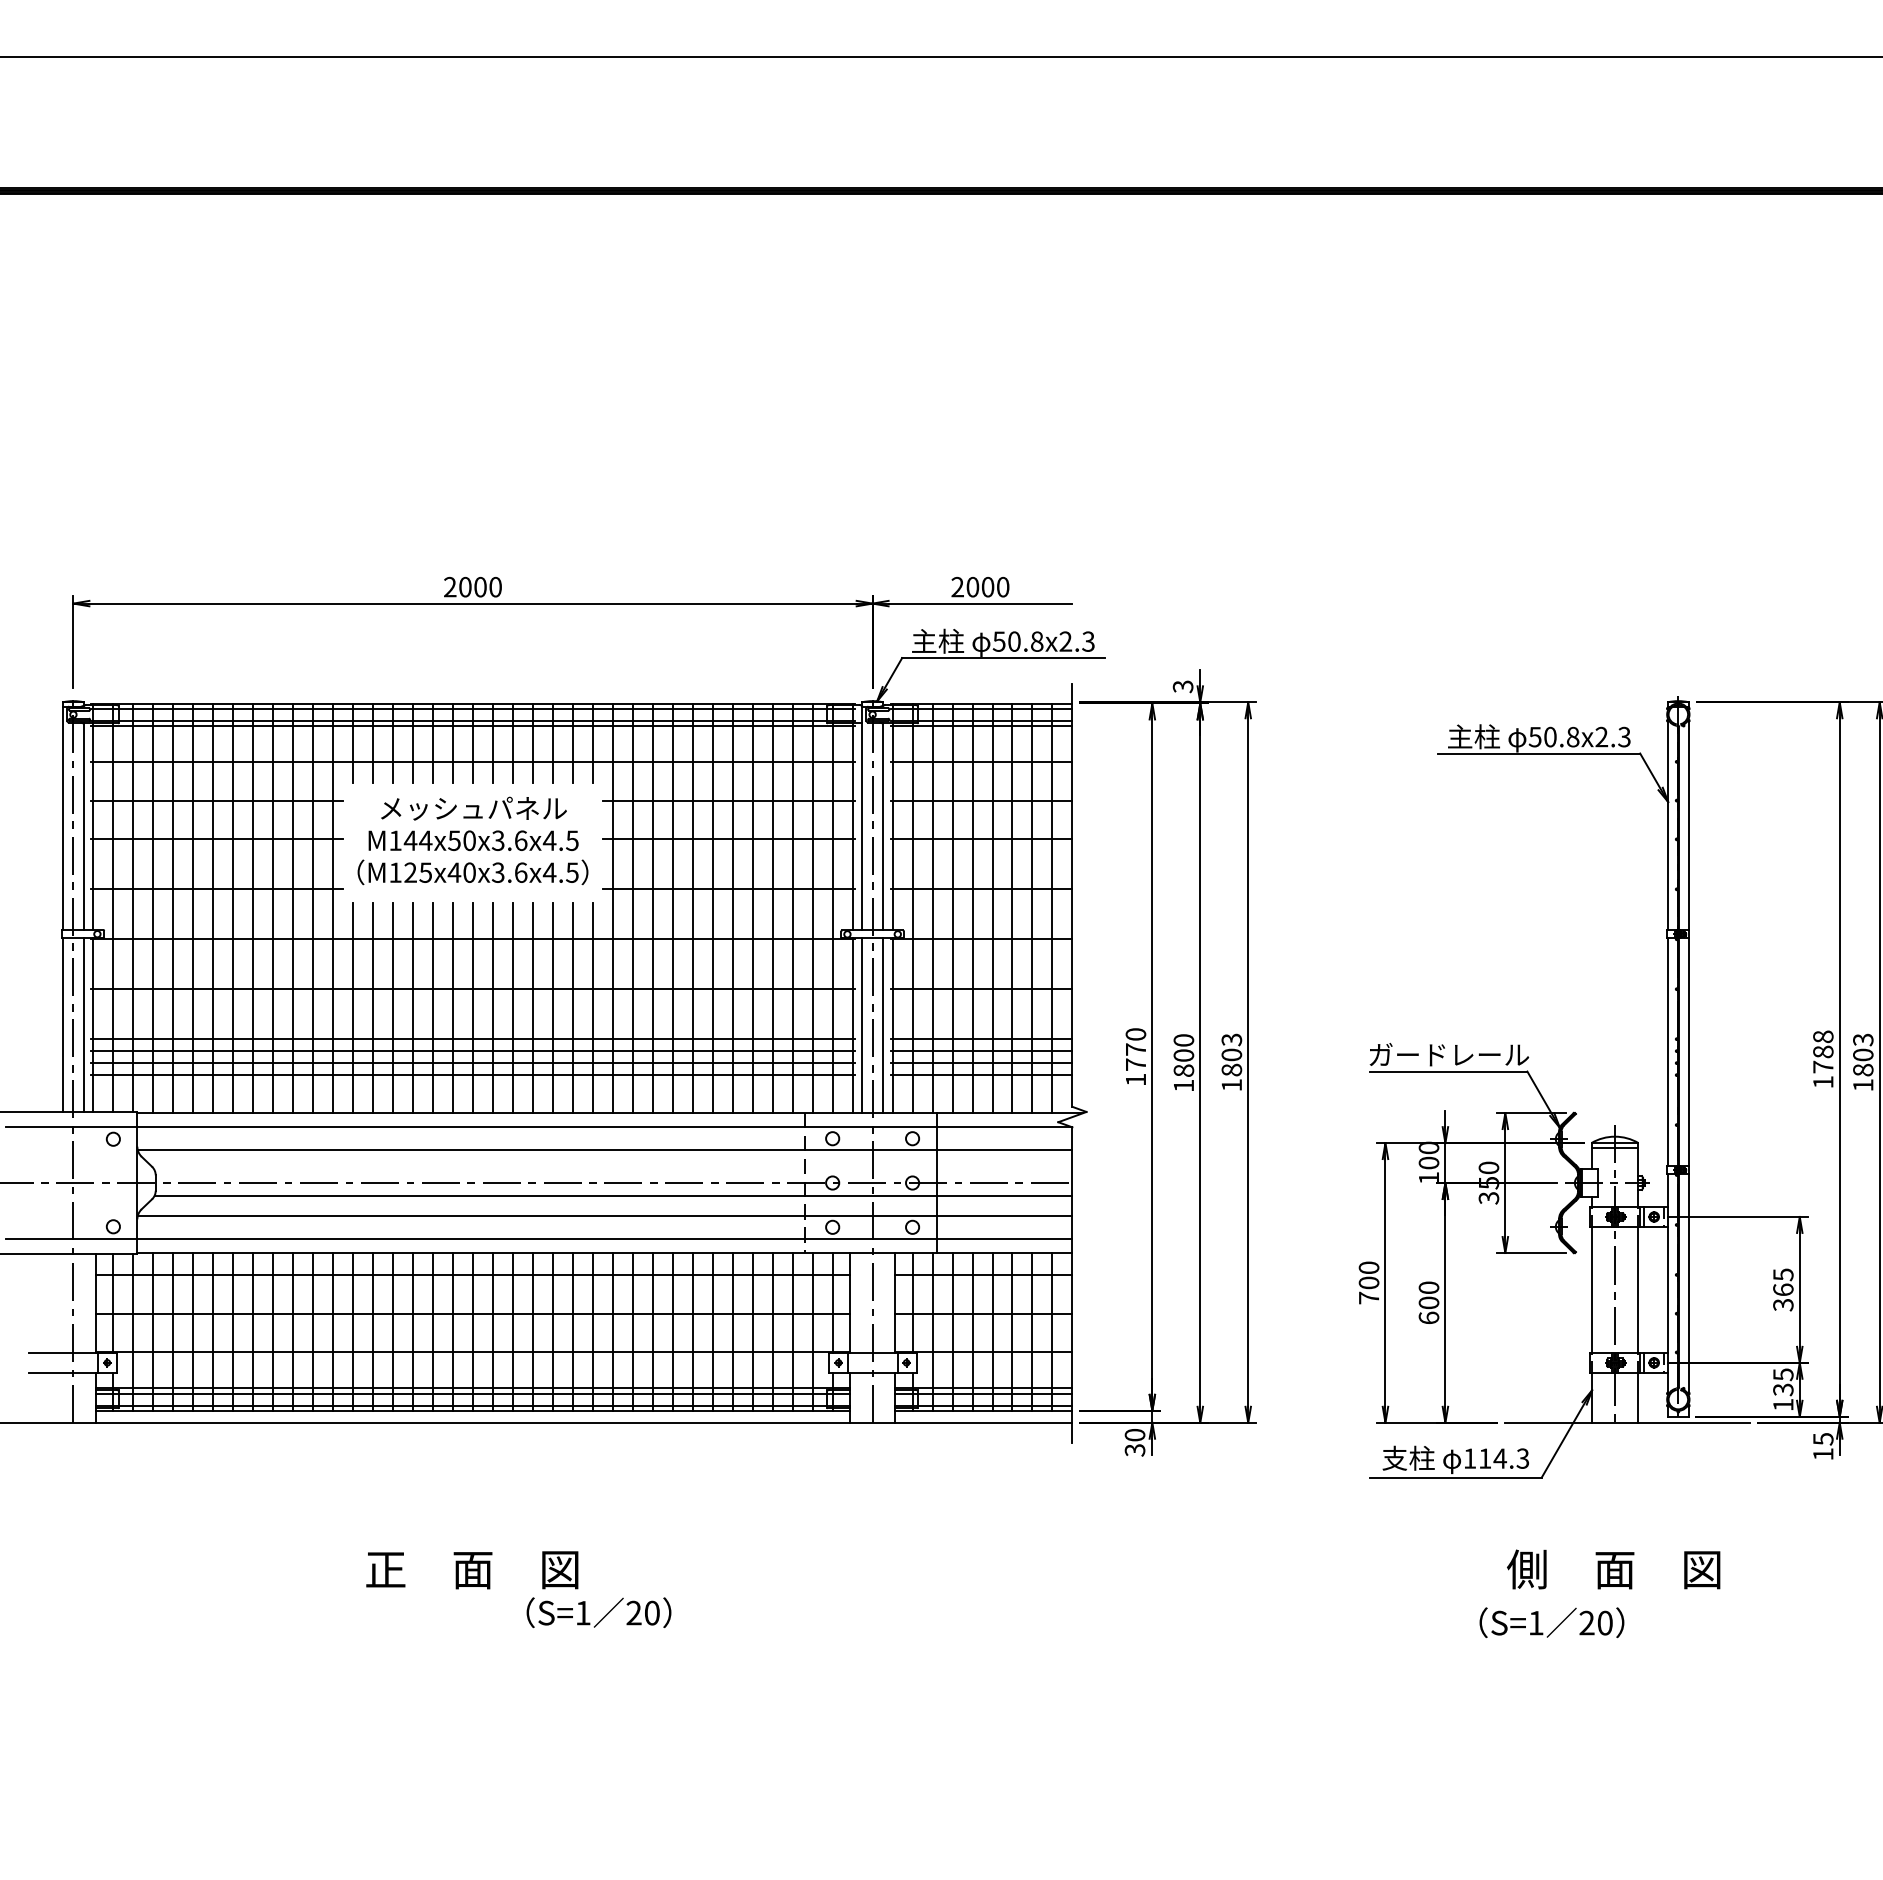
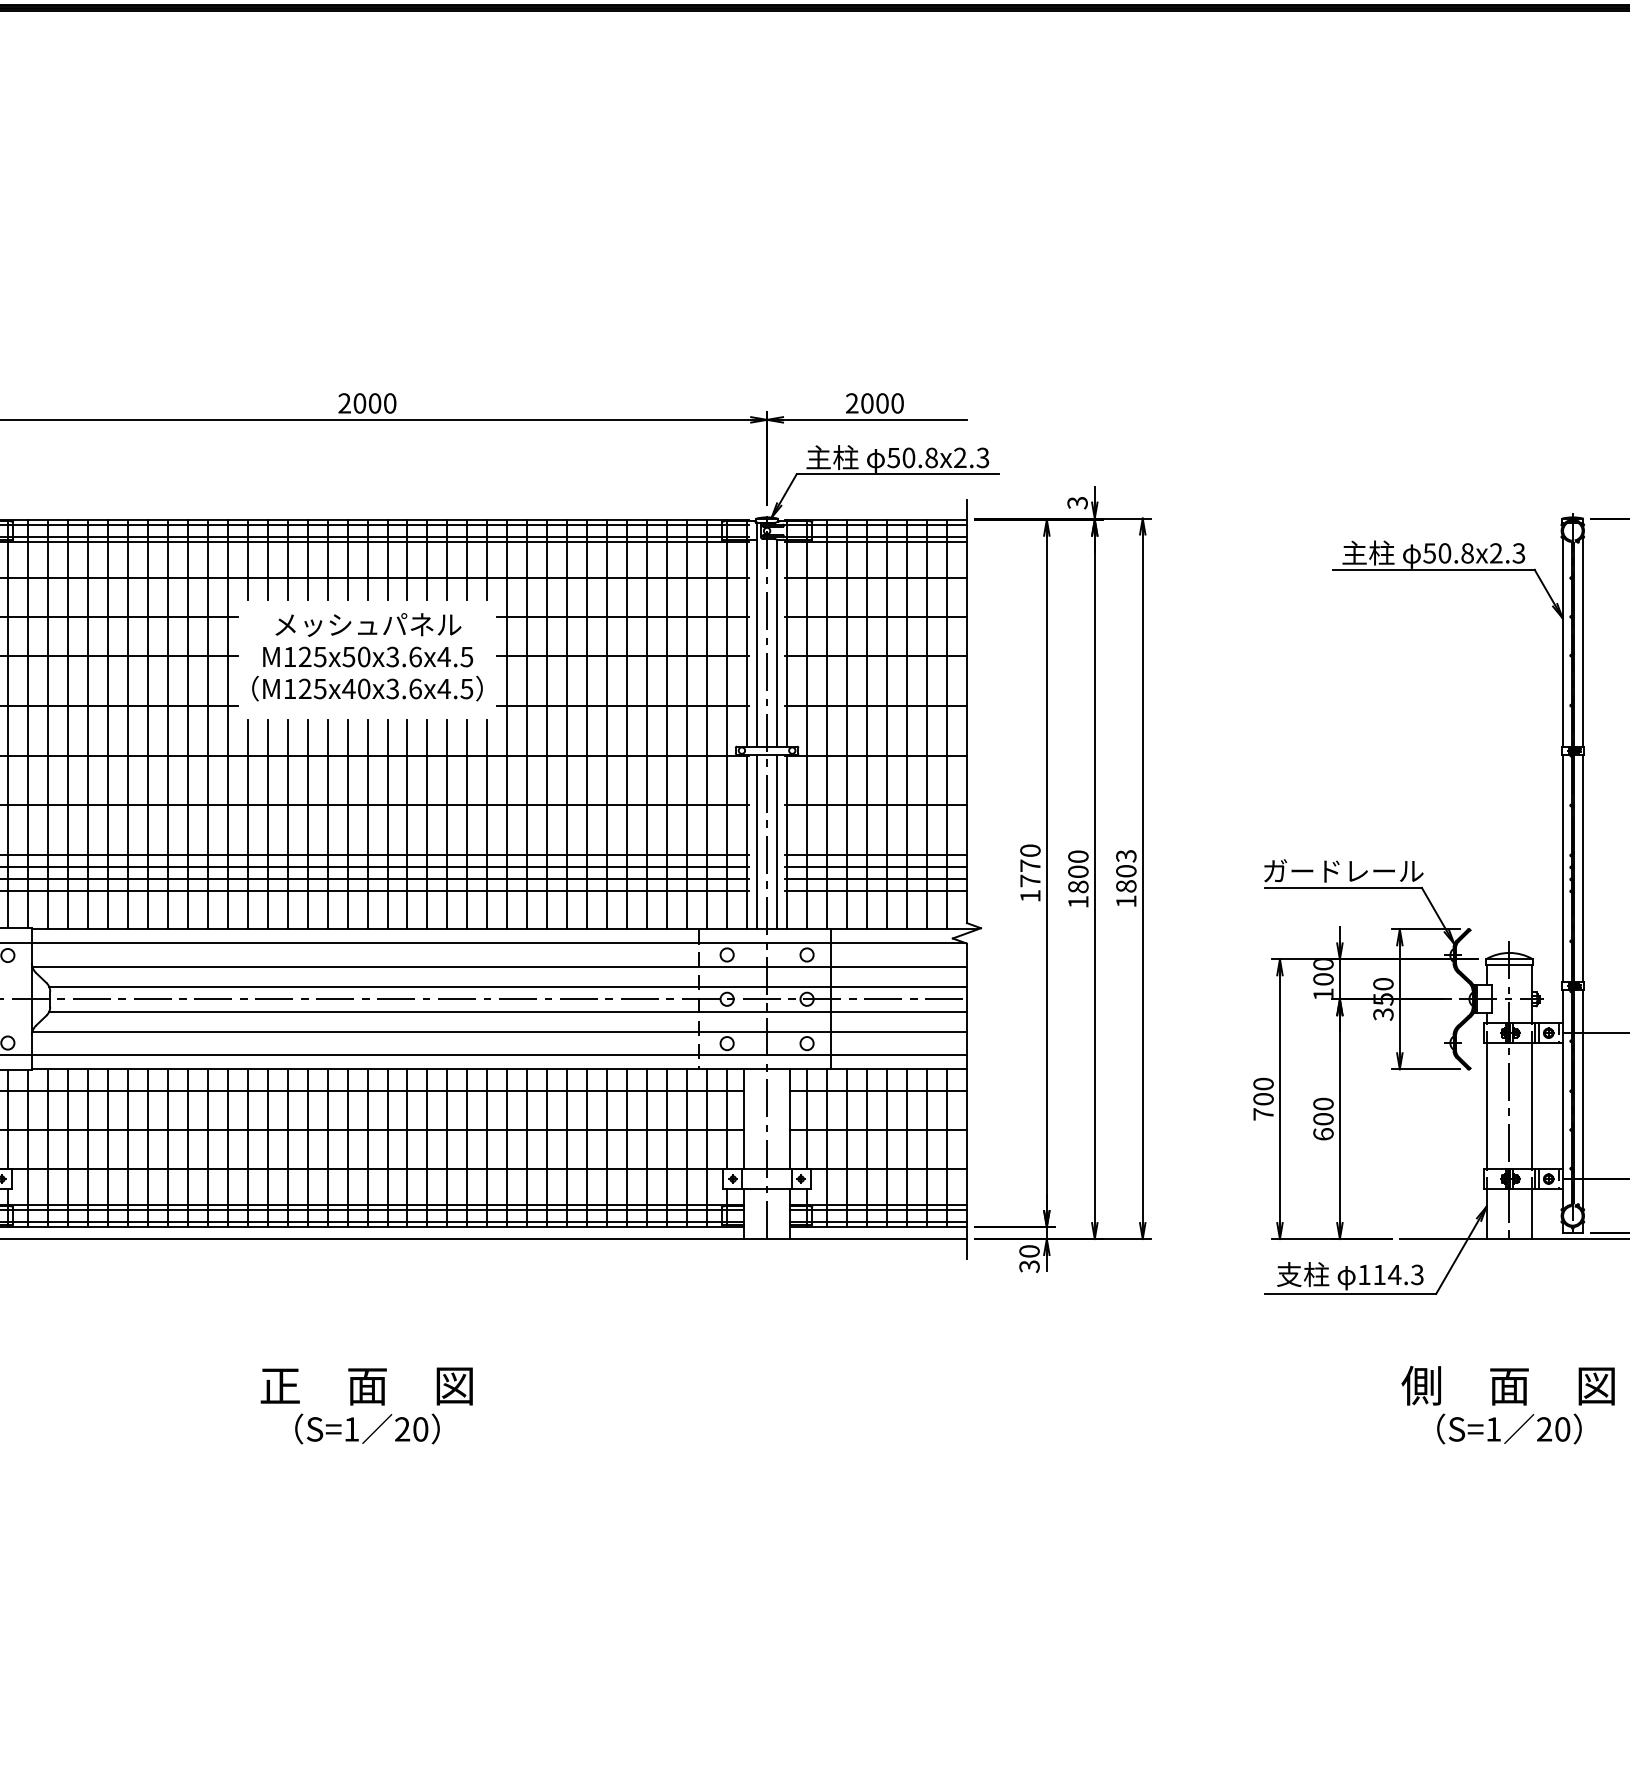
text: (417, 840) -> (311, 656), M144x50x3.6x4.5 -> M125x50x3.6x4.5
line: (613, 1170) -> (507, 986), added
text: (598, 1612) -> (366, 1428), moved
text: (1551, 1622) -> (1508, 1428), moved

